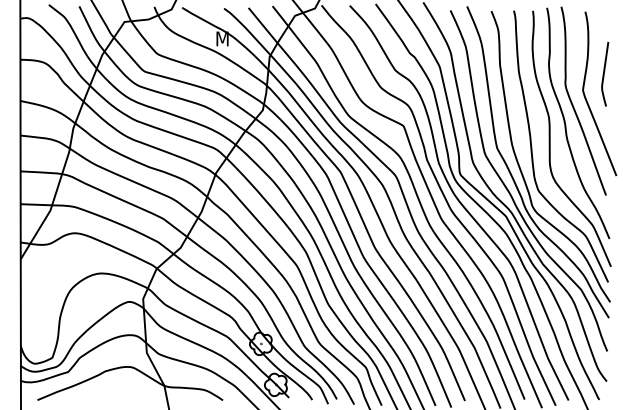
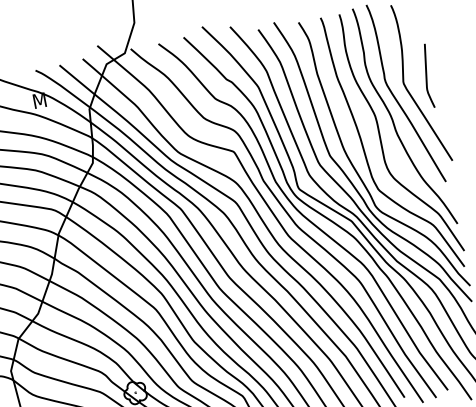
curve: (604, 74) -> (427, 76), moved

